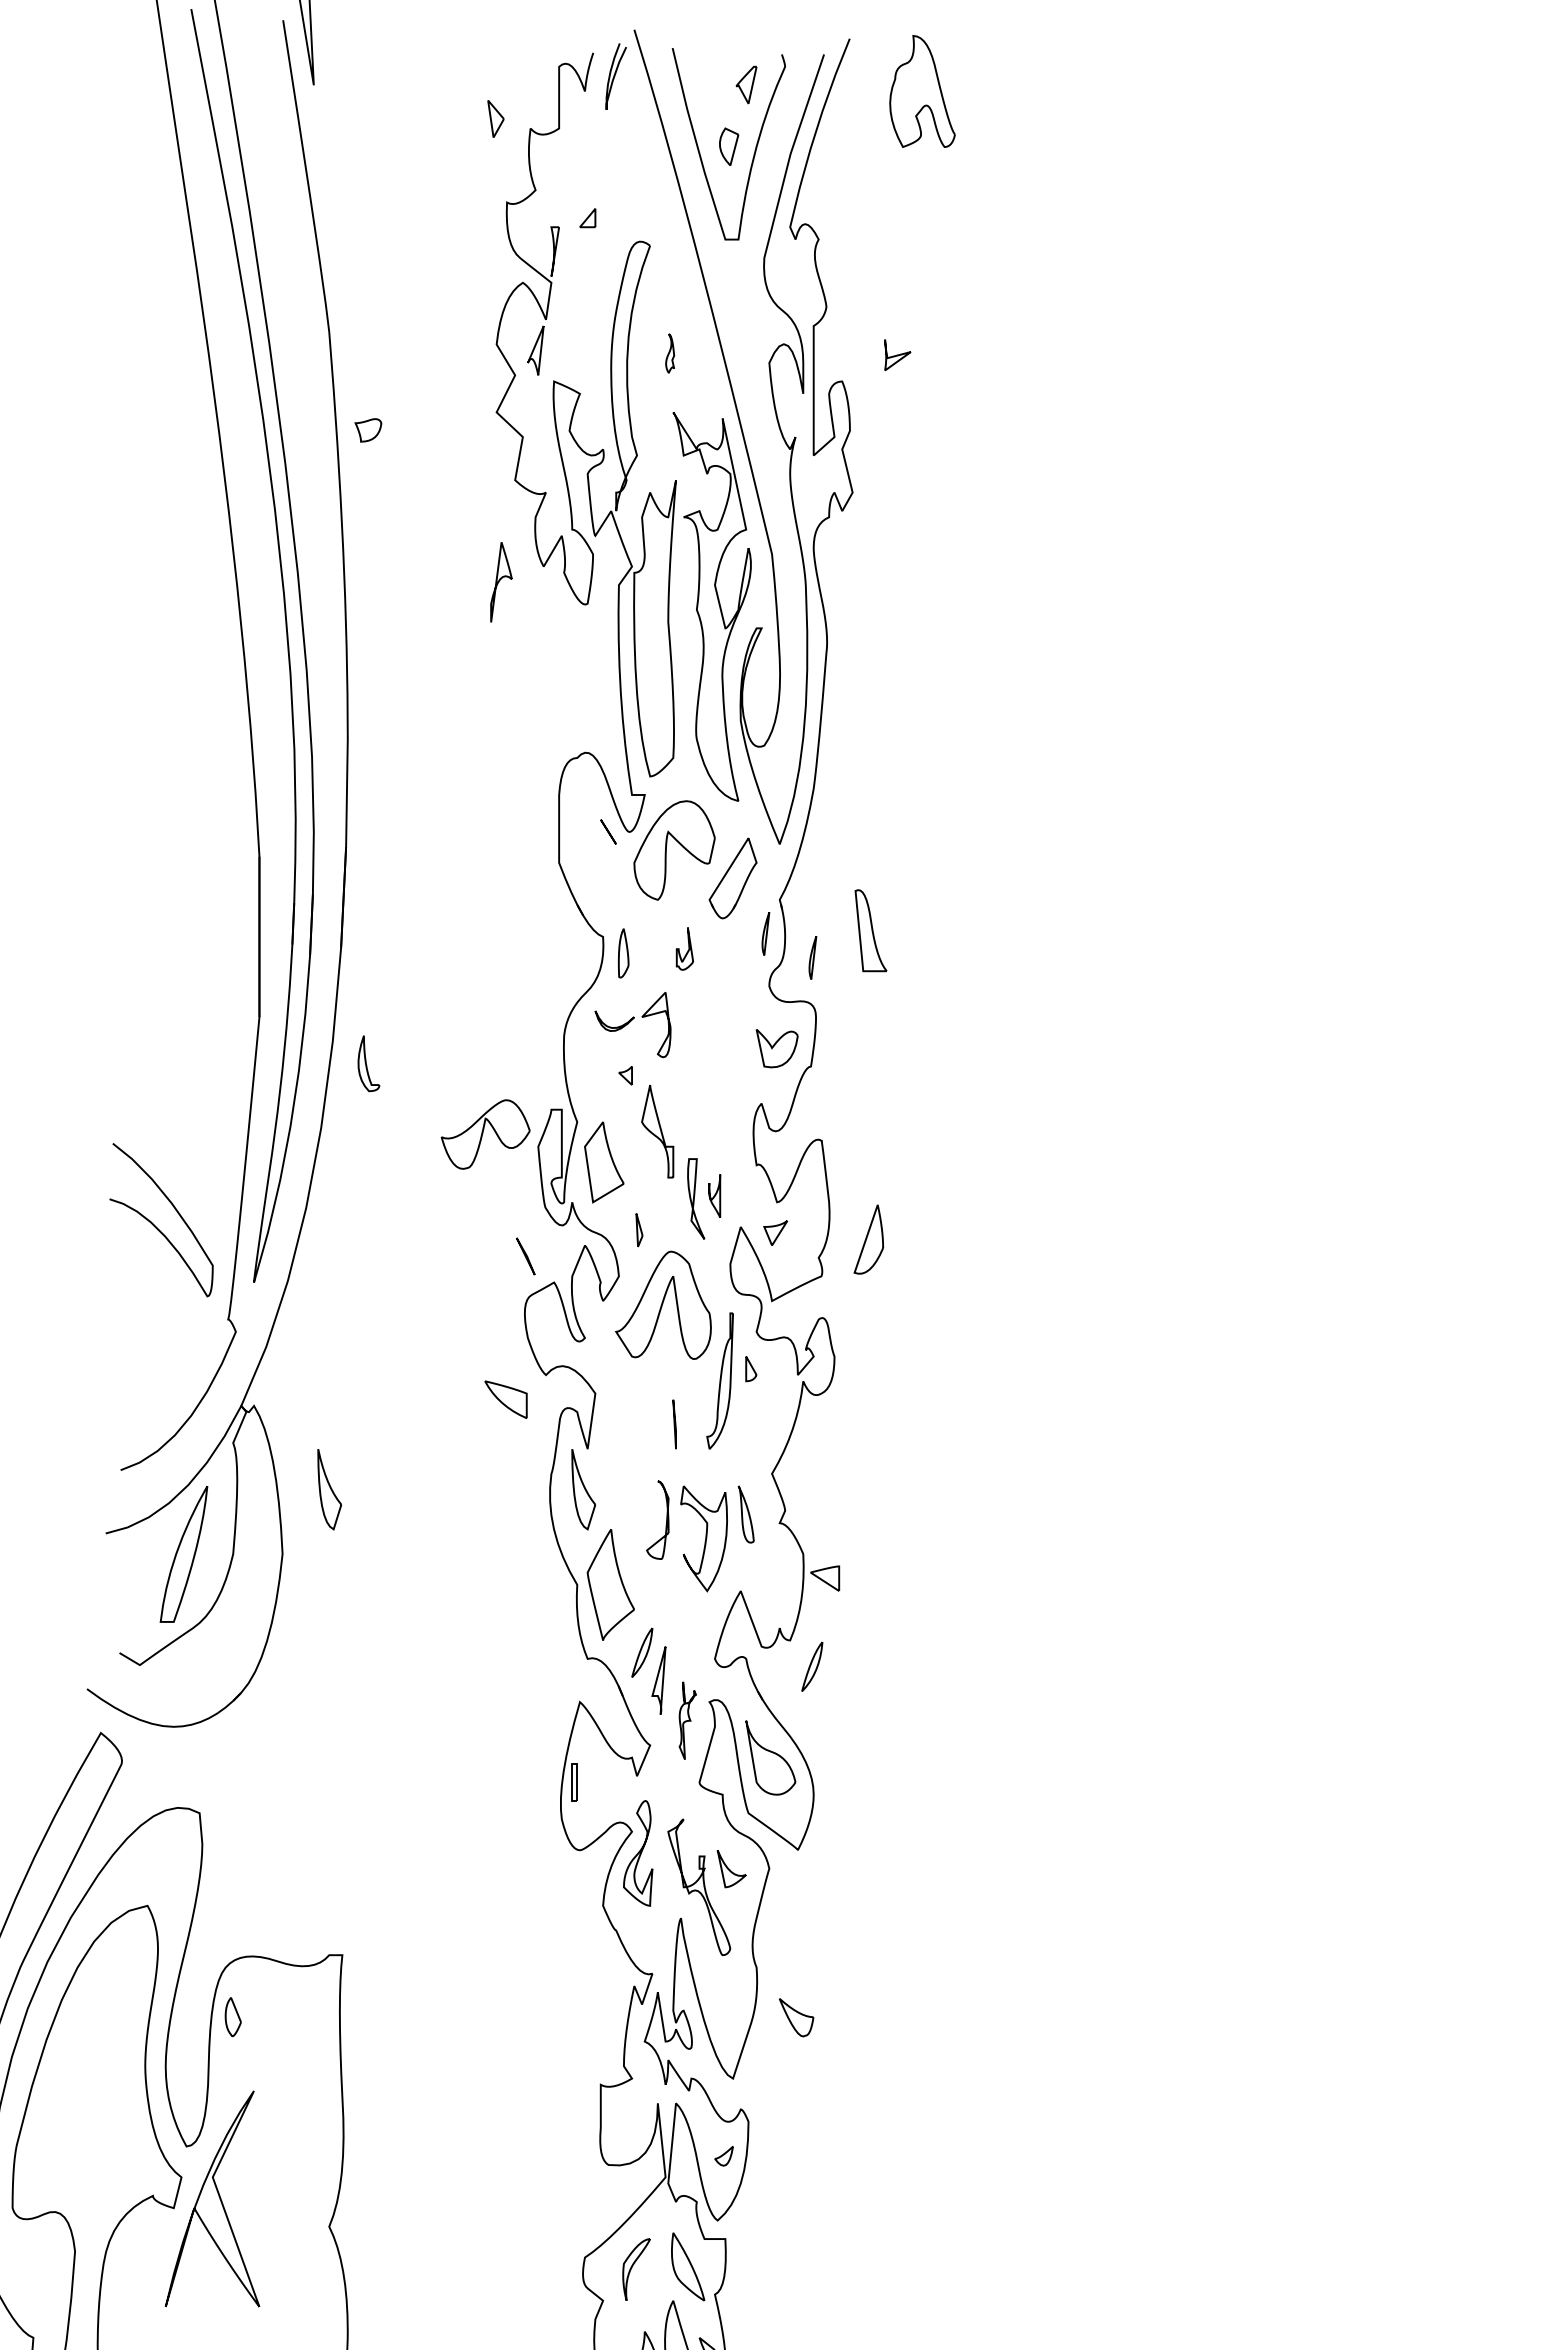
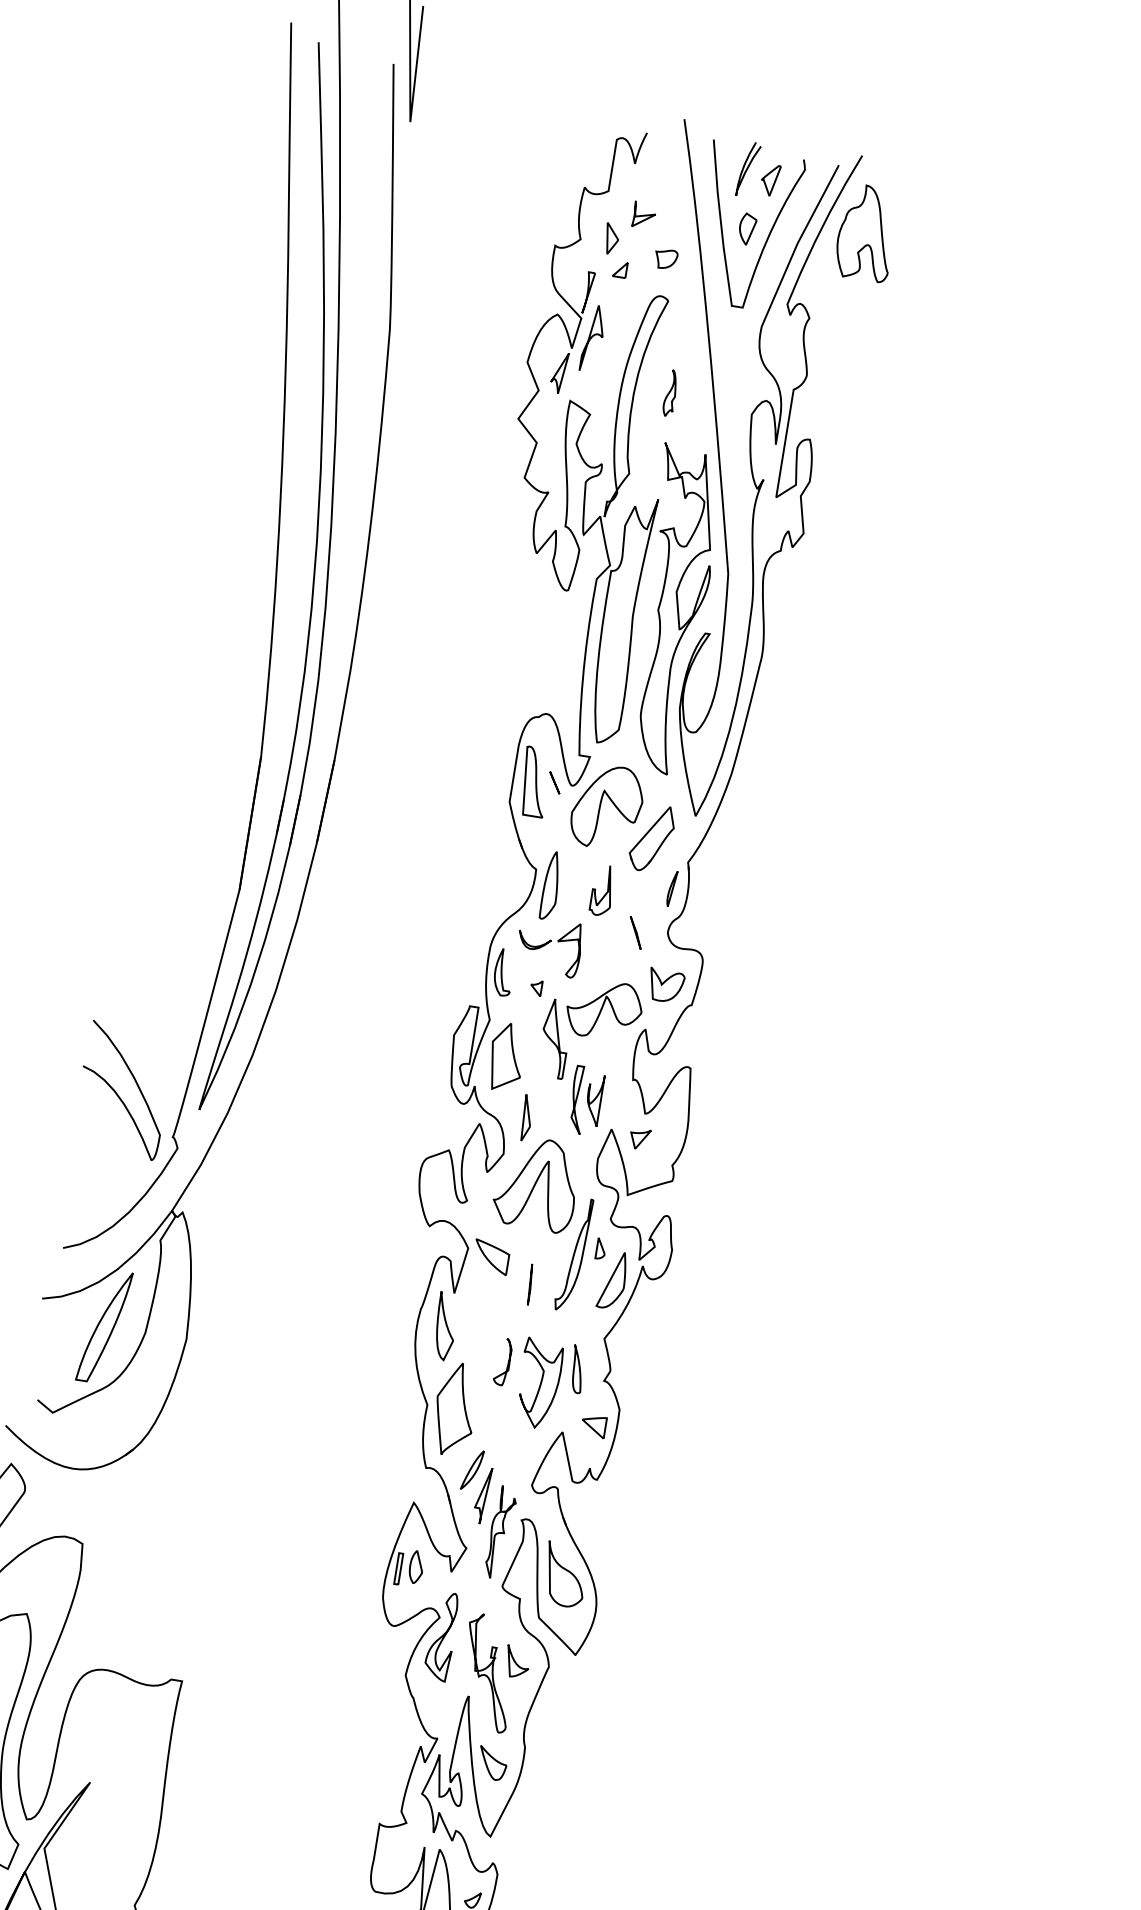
curve: (615, 76) -> (748, 169), moved
part: (922, 91) -> (866, 232), moved
part: (495, 118) -> (611, 238), moved
part: (669, 353) -> (670, 393), size x1.43
part: (897, 355) -> (644, 215), moved
part: (368, 430) -> (666, 259), moved
part: (501, 582) -> (593, 338), moved
part: (870, 930) -> (534, 781), moved
part: (684, 948) -> (602, 890), size x1.43
part: (623, 953) -> (550, 886), size x1.67
part: (812, 957) -> (707, 914), removed
part: (368, 1063) -> (503, 972), moved
part: (485, 1134) -> (604, 1009), moved
part: (714, 1195) -> (594, 1099), size x1.43
curve: (155, 1225) -> (117, 1094), moved
part: (639, 1230) -> (526, 1118), size x1.67
part: (868, 1239) -> (612, 1280), moved
line: (525, 1256) -> (635, 932), moved
part: (505, 1399) -> (490, 1256), moved
part: (329, 1489) -> (234, 1292), removed
part: (657, 1519) -> (502, 1361), size x0.71
part: (825, 1578) -> (593, 1426), moved
part: (812, 1666) -> (612, 1504), removed
part: (687, 1720) -> (500, 1532), size x1.43
part: (232, 2017) -> (415, 1567), moved
part: (796, 2017) -> (492, 1763), moved

